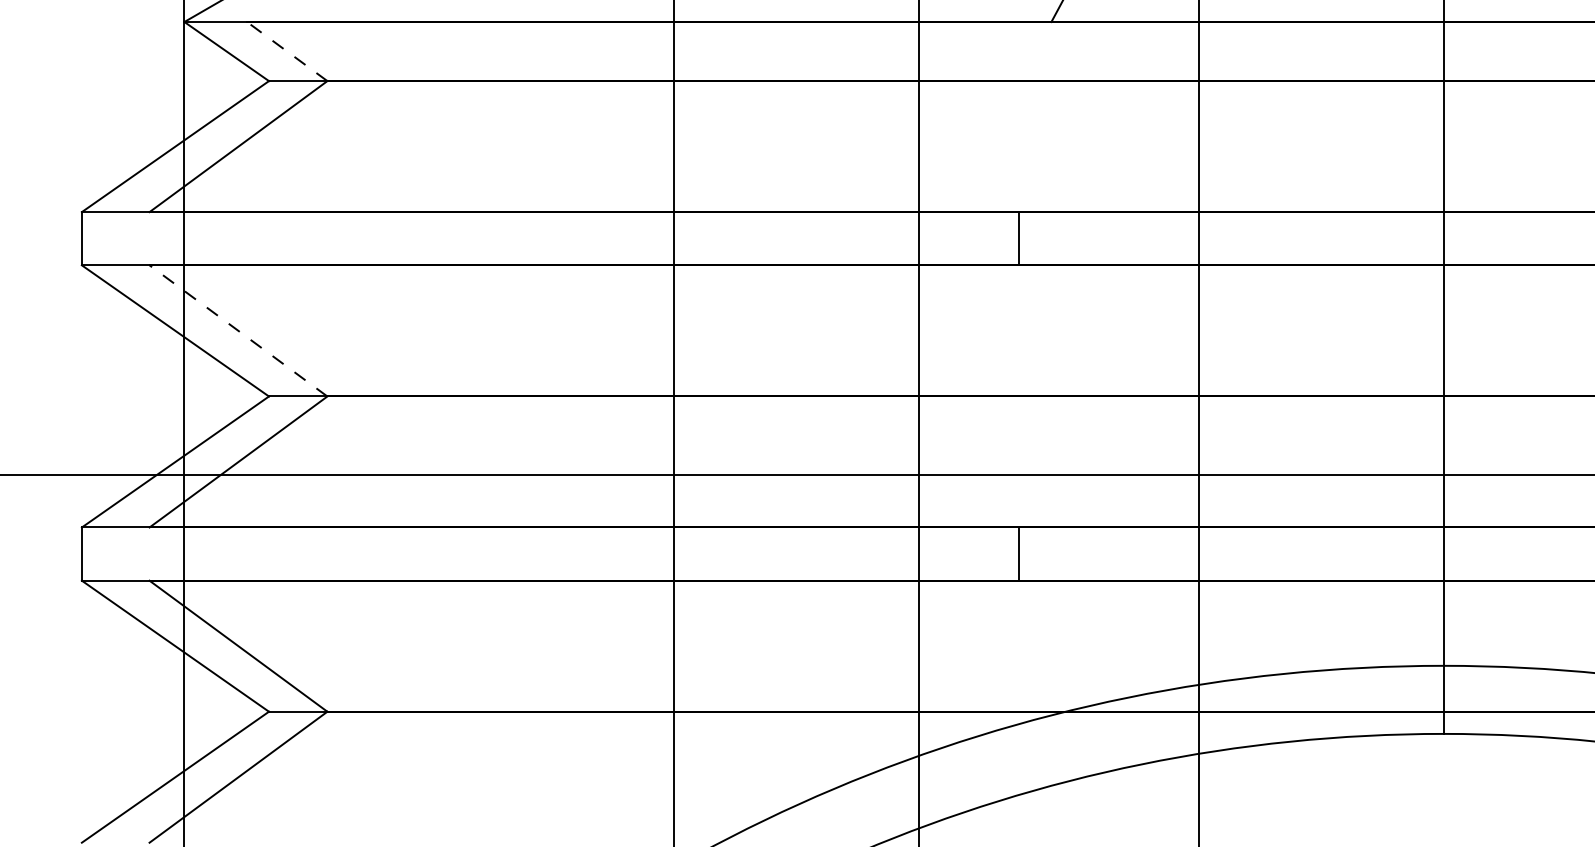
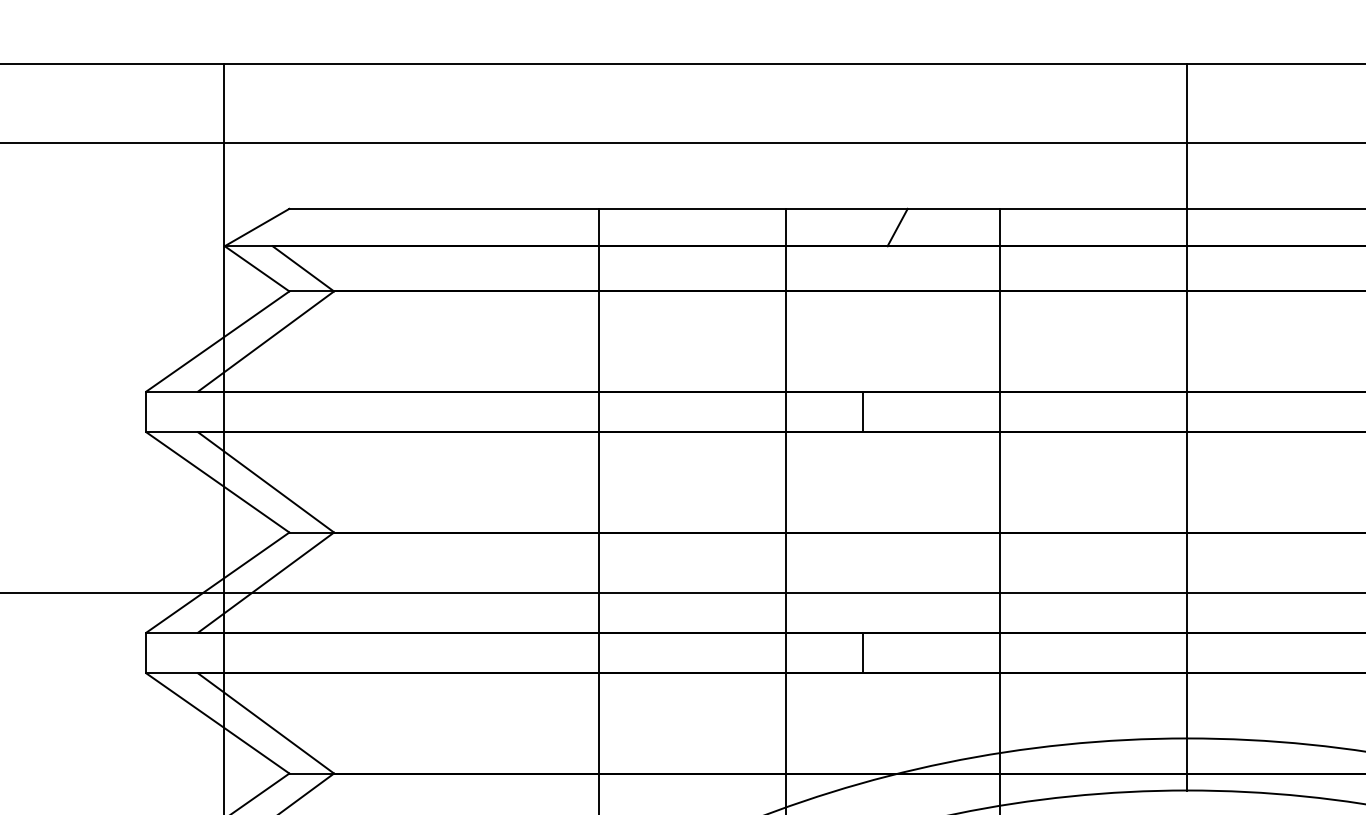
line: (286, 51) -> (302, 268), dashed -> solid
line: (237, 331) -> (265, 482), dashed -> solid

